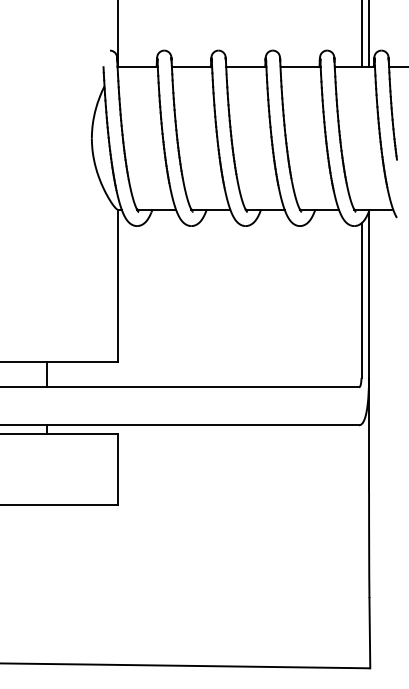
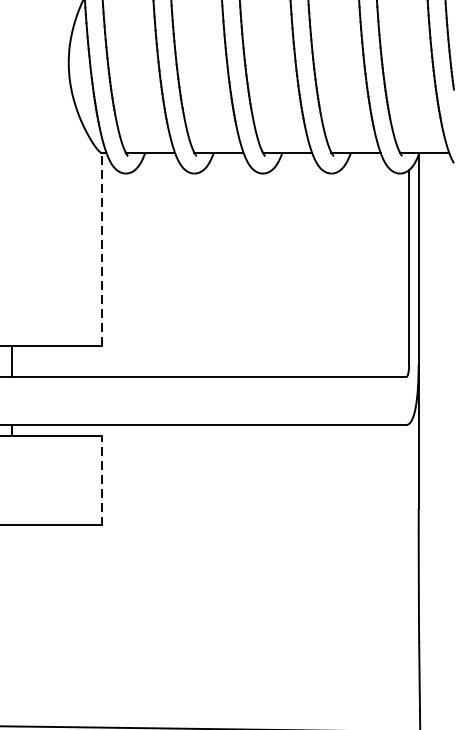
line: (118, 285) -> (102, 248), solid -> dashed
line: (118, 469) -> (102, 480), solid -> dashed

